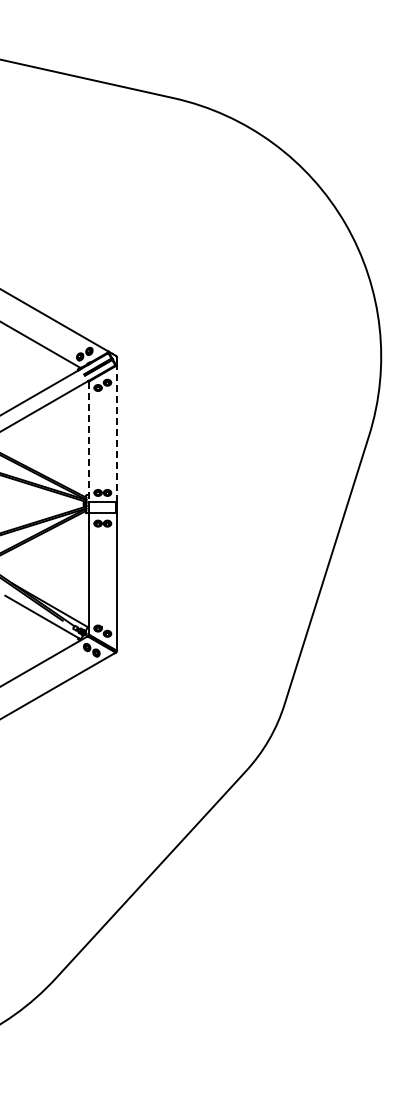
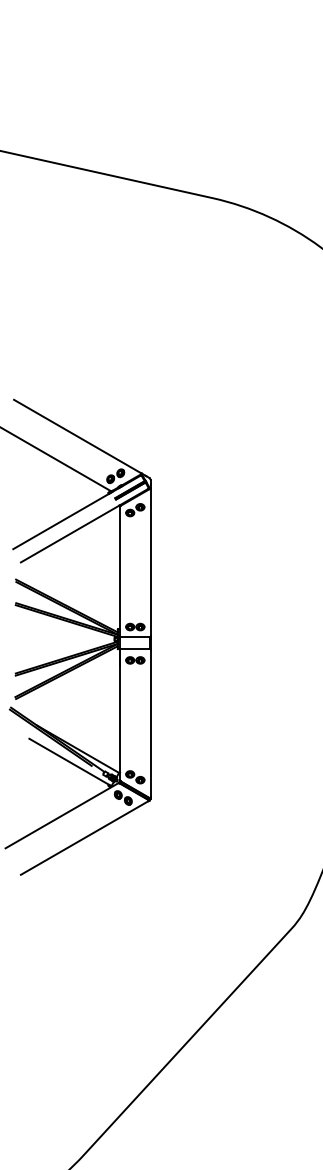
line: (116, 433) -> (150, 562), dashed -> solid
line: (88, 441) -> (119, 571), dashed -> solid

